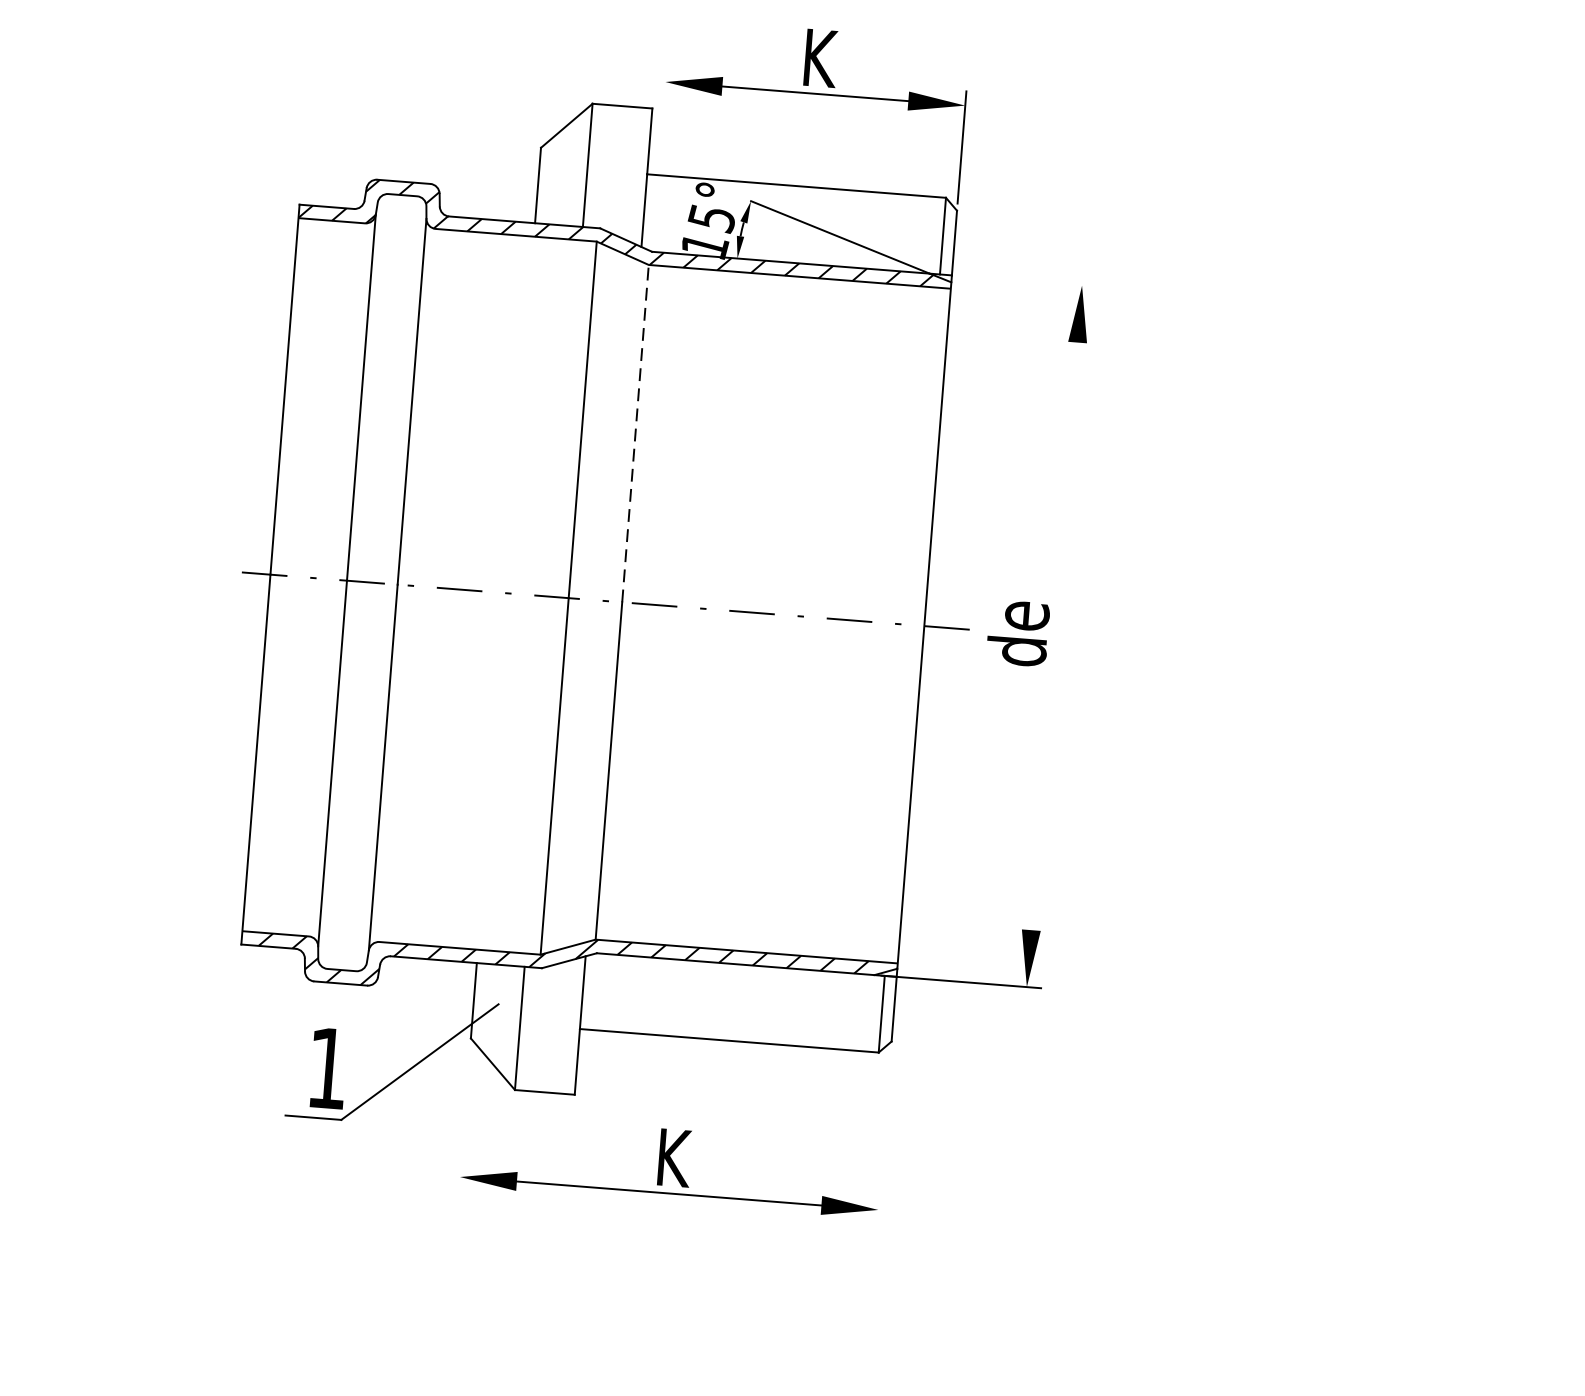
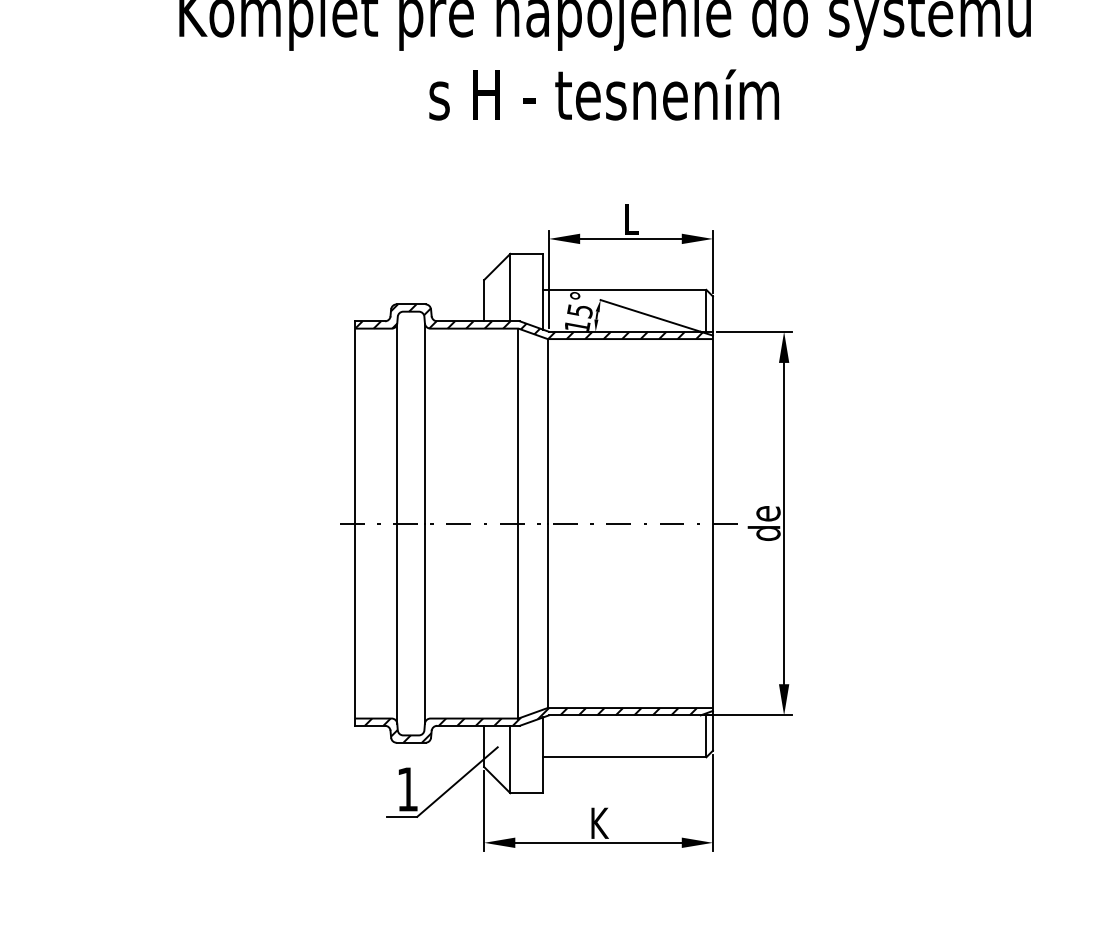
text: (821, 56) -> (632, 218), K -> L
line: (658, 156) -> (548, 279), added
line: (1026, 280) -> (753, 331), added
line: (635, 432) -> (547, 430), dashed -> solid
line: (1055, 636) -> (784, 523), added
line: (465, 1117) -> (484, 810), added
line: (883, 1136) -> (712, 802), added

